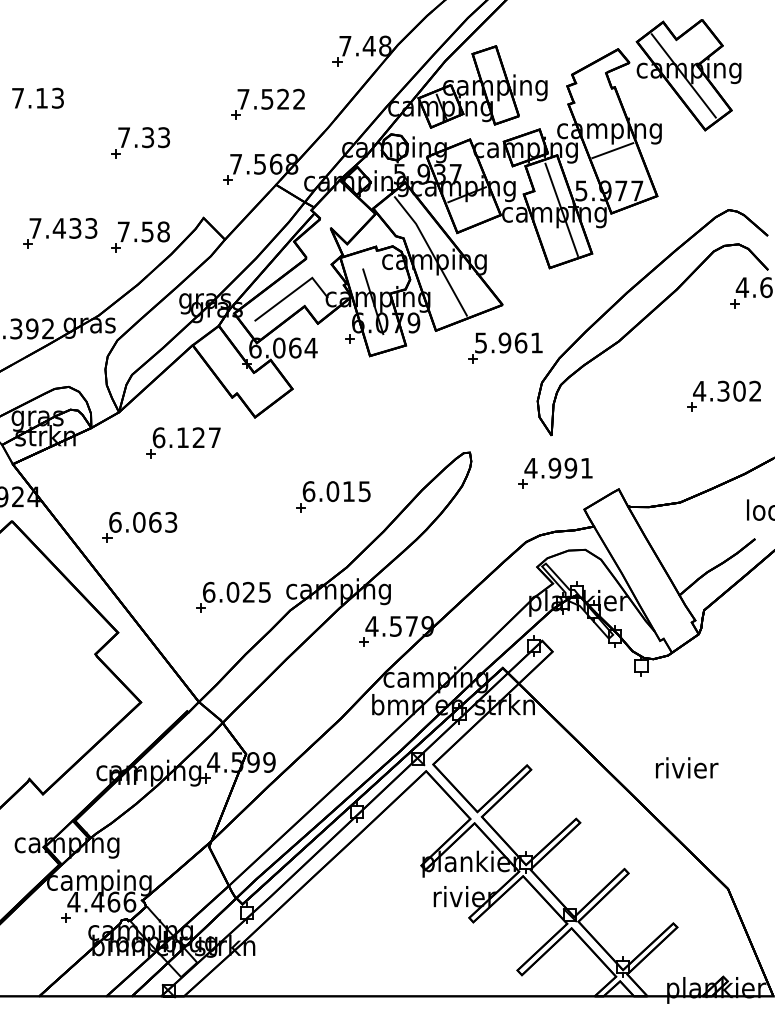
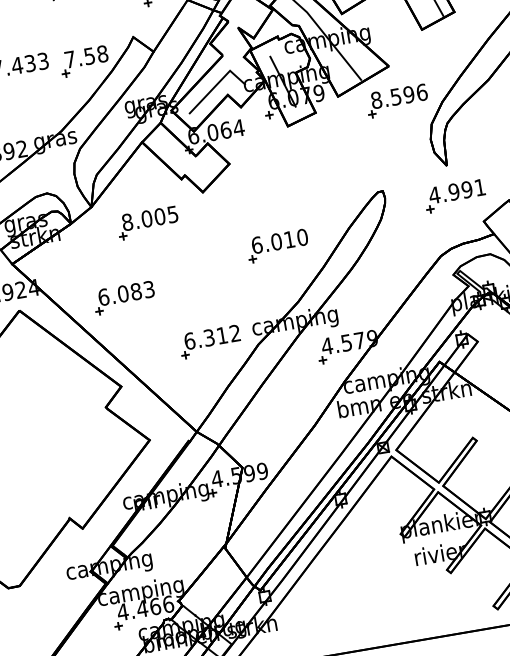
text: (508, 342) -> (398, 96), 5.961 -> 8.596
text: (186, 437) -> (149, 218), 6.127 -> 8.005
text: (364, 491) -> (302, 237), 6.015 -> 6.010
text: (155, 522) -> (136, 291), 6.063 -> 6.083
text: (248, 591) -> (221, 334), 6.025 -> 6.312

